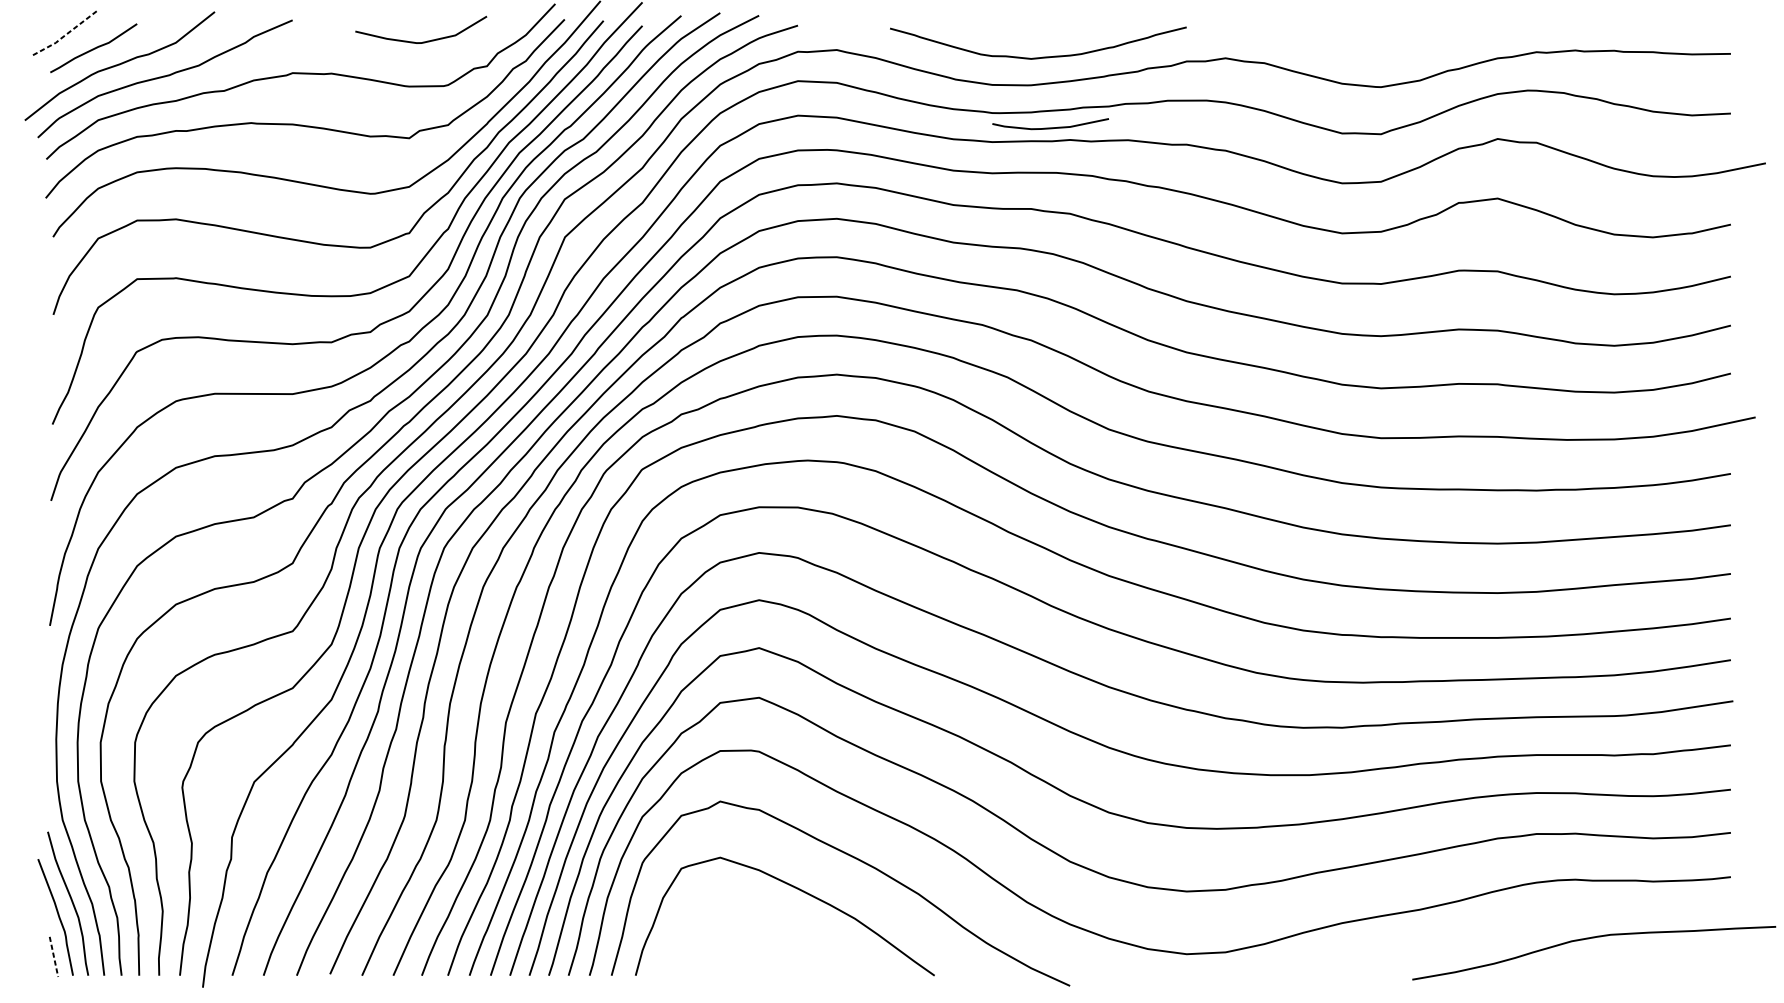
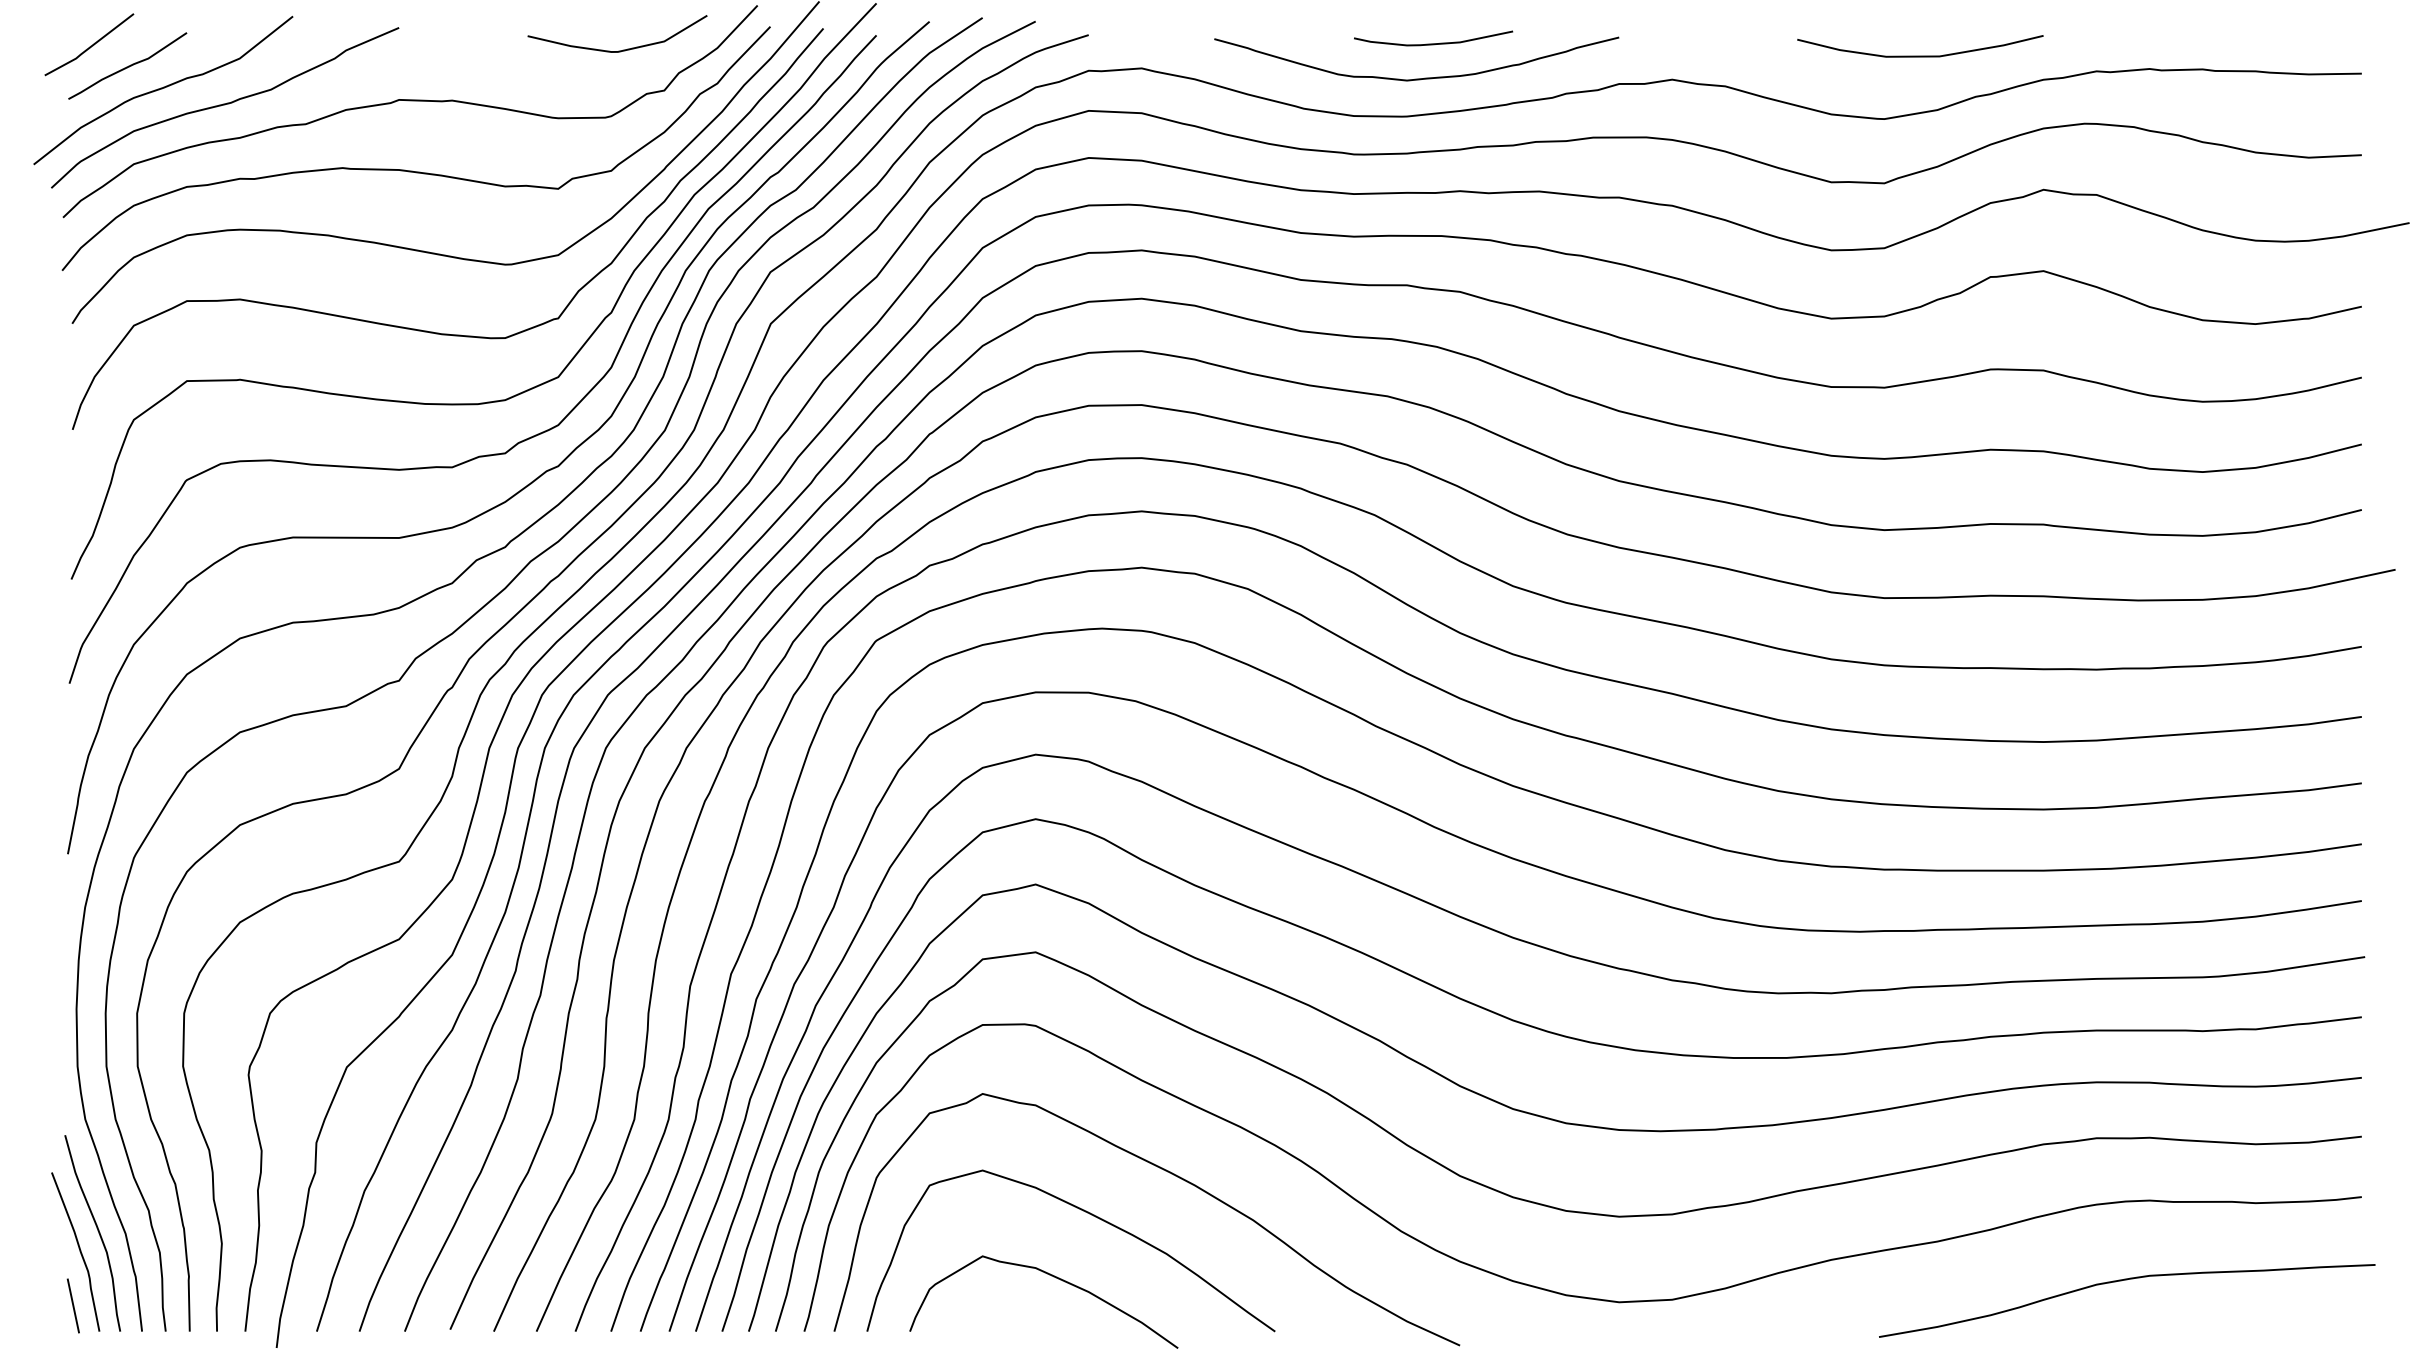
line: (65, 34) -> (89, 47), dashed -> solid
curve: (1407, 40) -> (1920, 55), added
curve: (421, 42) -> (618, 50), moved
curve: (1050, 127) -> (1433, 43), moved
curve: (772, 936) -> (1053, 1277), added
curve: (1589, 938) -> (2121, 1281), moved
line: (54, 956) -> (73, 1305), dashed -> solid

